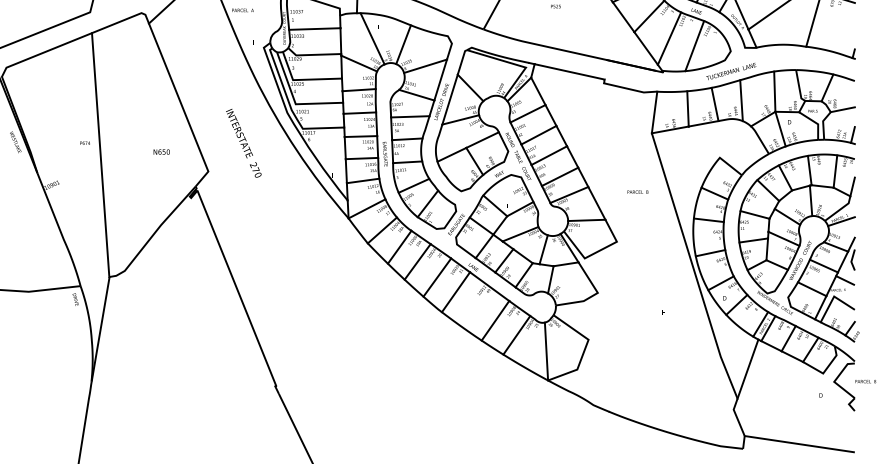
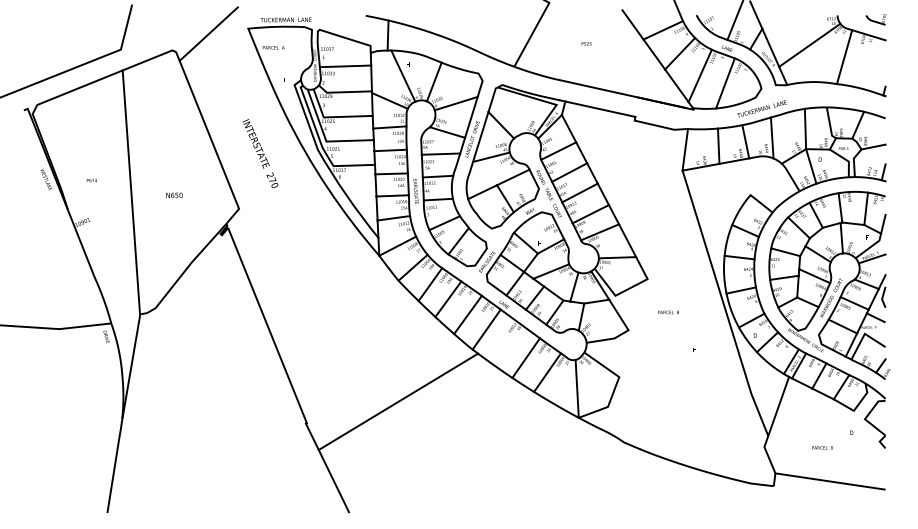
text: (84, 143) -> (91, 180), moved
text: (243, 143) -> (260, 153), moved
text: (161, 152) -> (174, 195), moved
text: (637, 192) -> (668, 312), moved
line: (367, 364) -> (398, 401), added
text: (865, 381) -> (822, 447), moved

